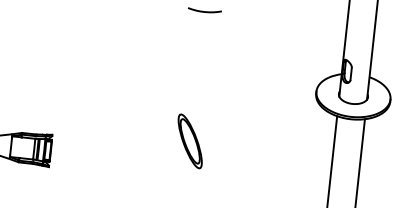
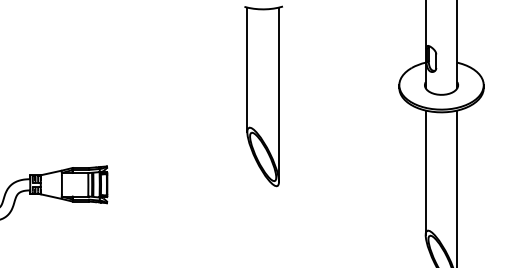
line: (184, 63) -> (247, 69), added
line: (210, 88) -> (279, 94), added

